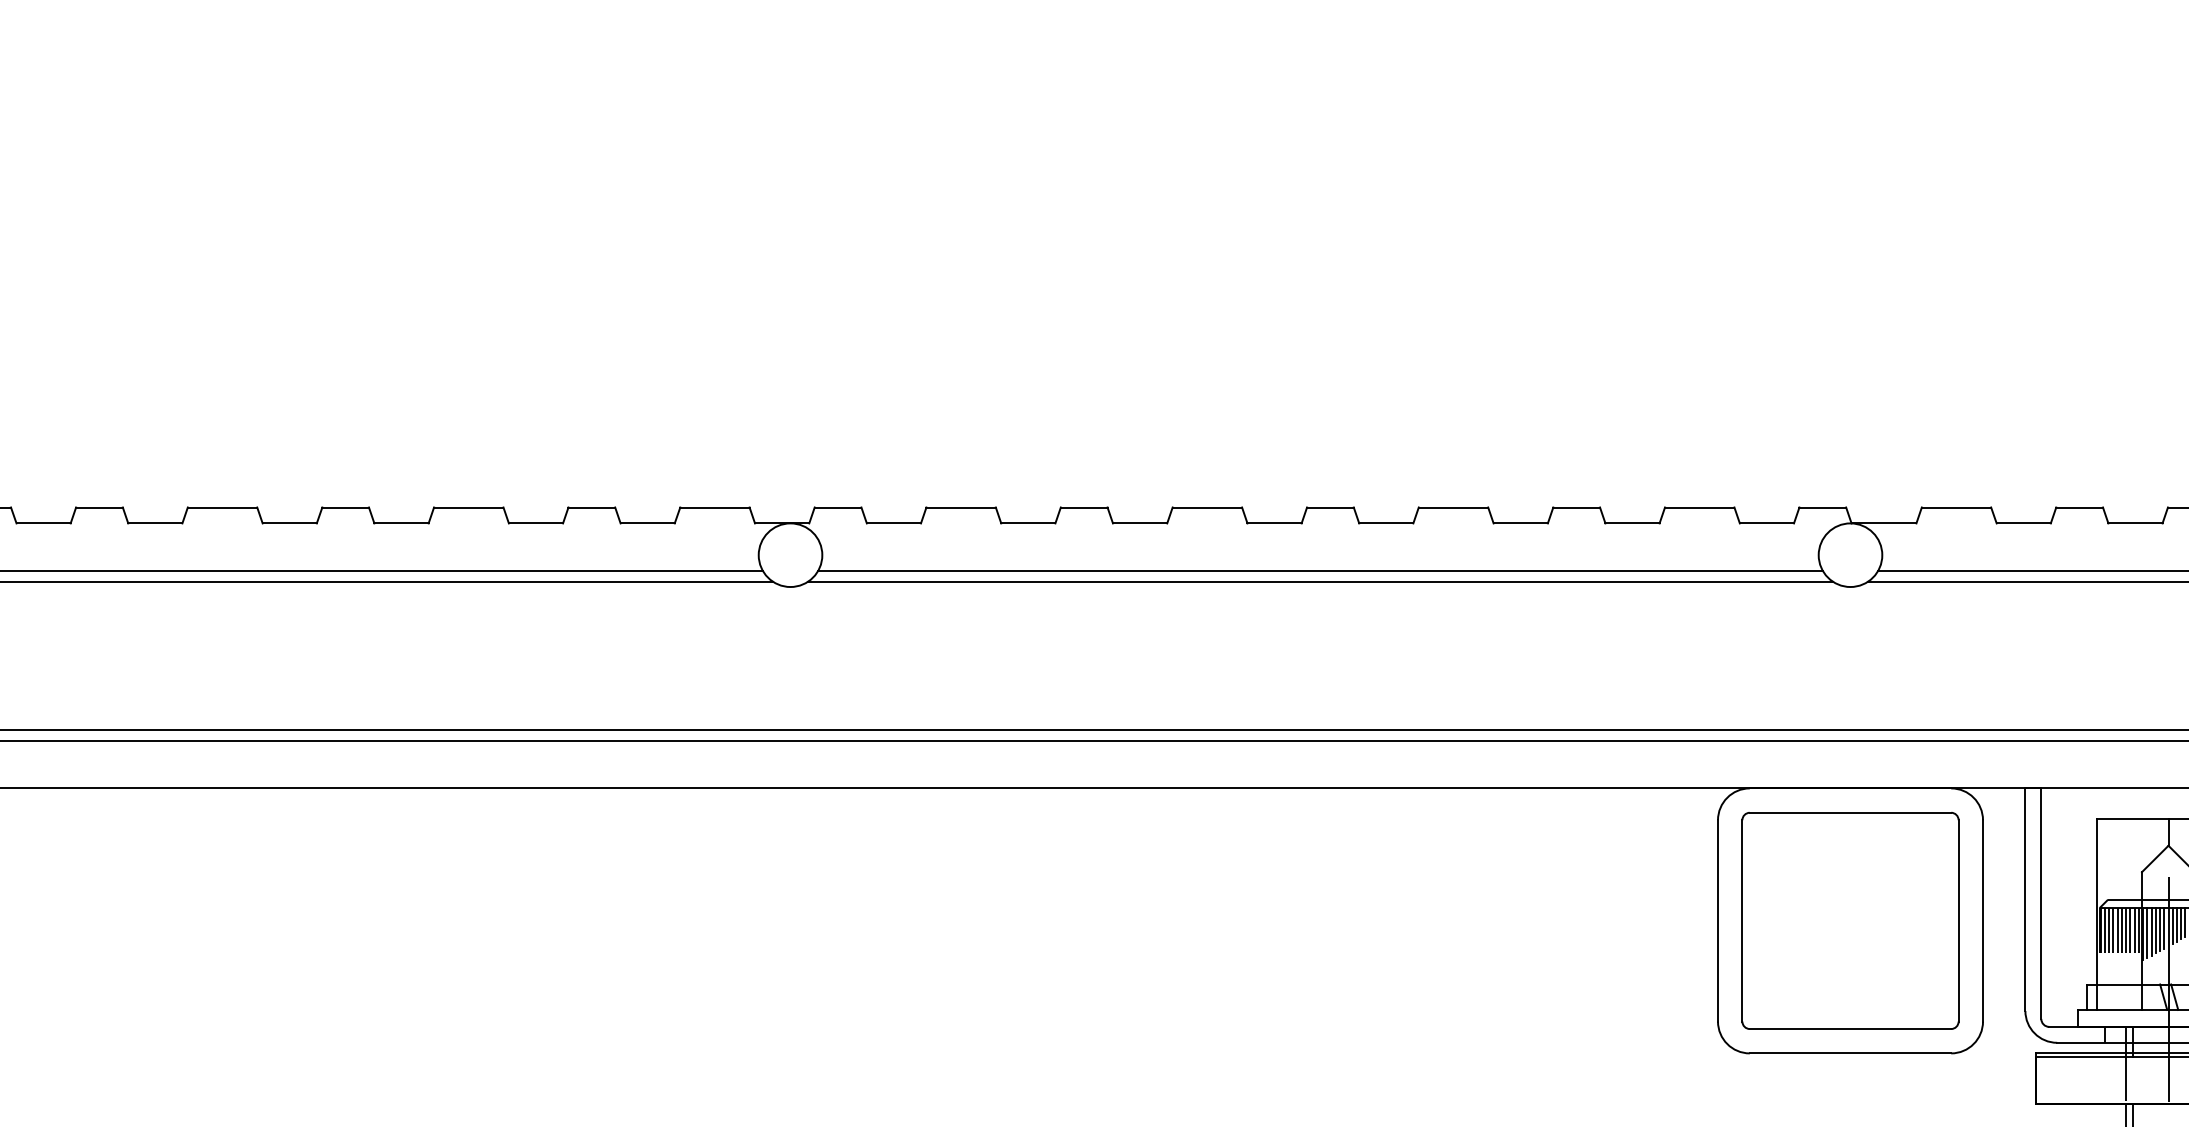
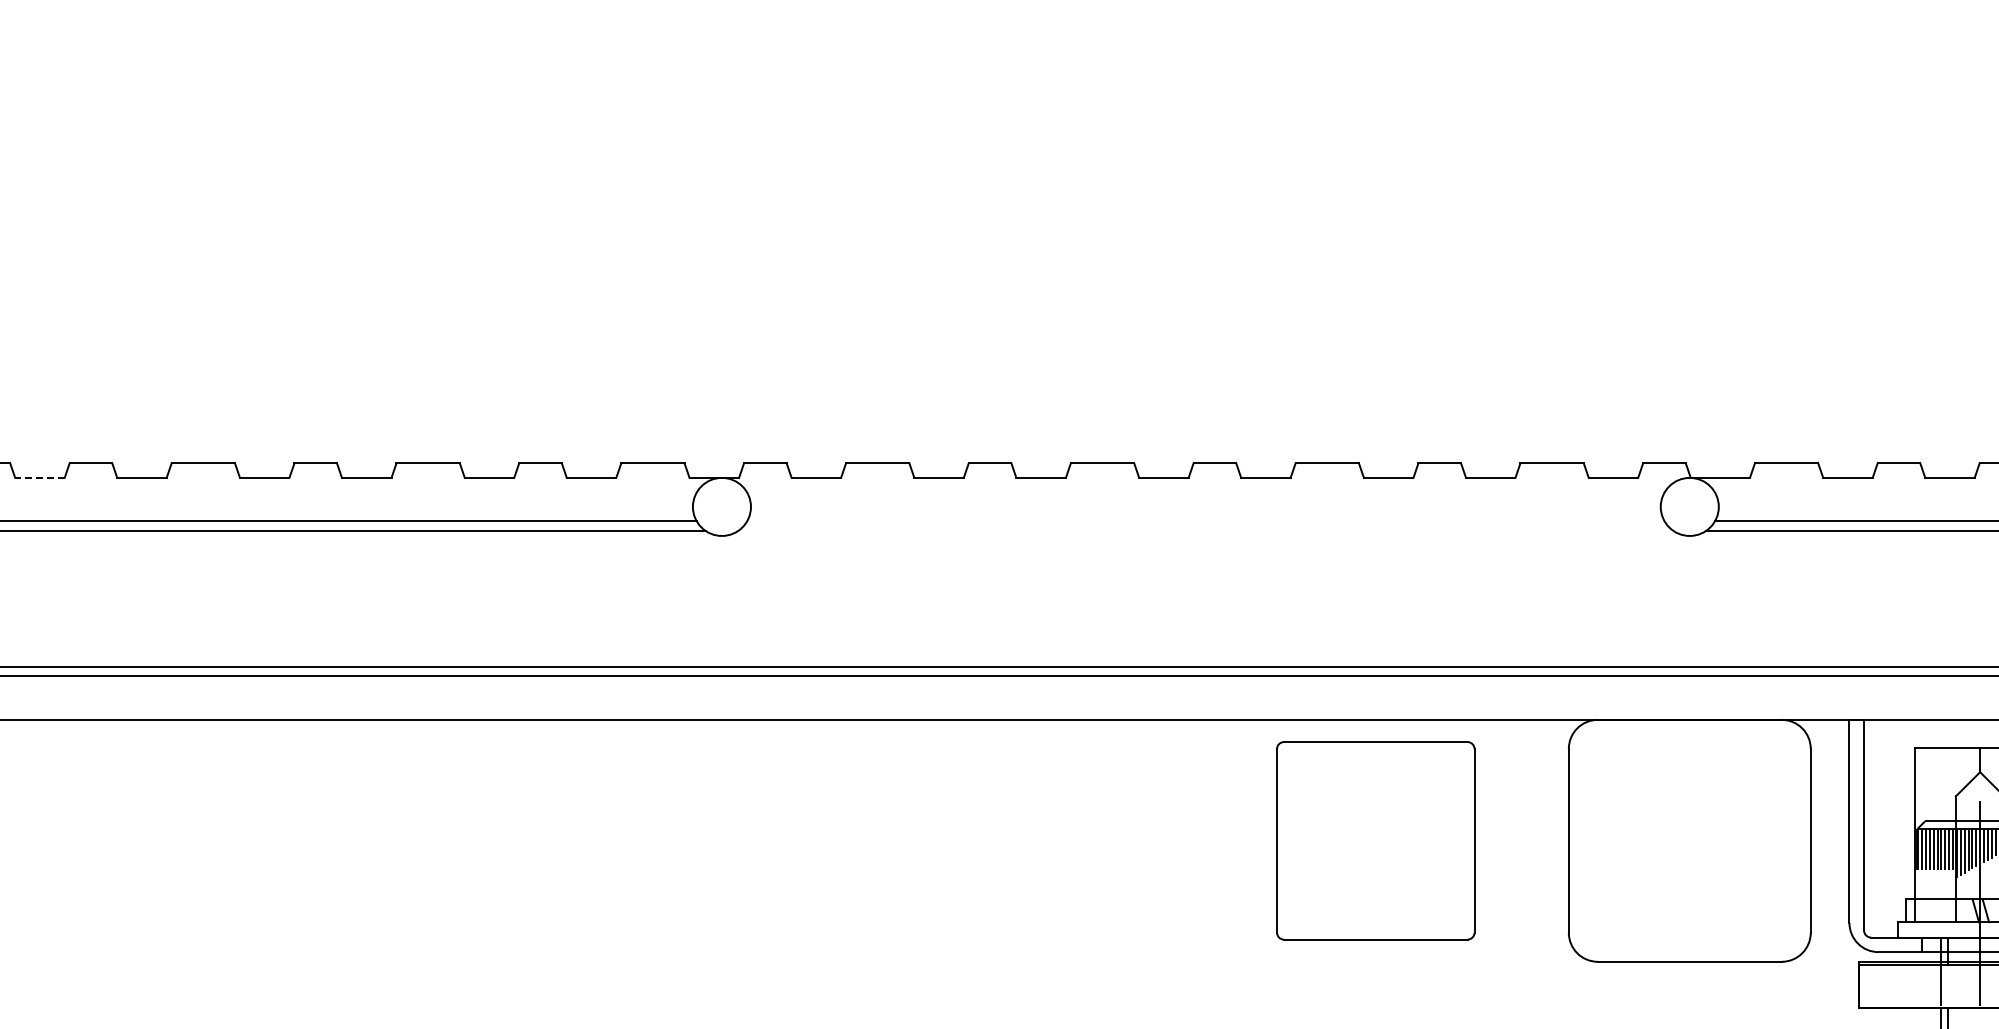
line: (43, 522) -> (39, 477), solid -> dashed
line: (1320, 571) -> (1205, 521), removed
line: (1320, 582) -> (1205, 531), removed
part: (1850, 920) -> (1375, 840), moved

